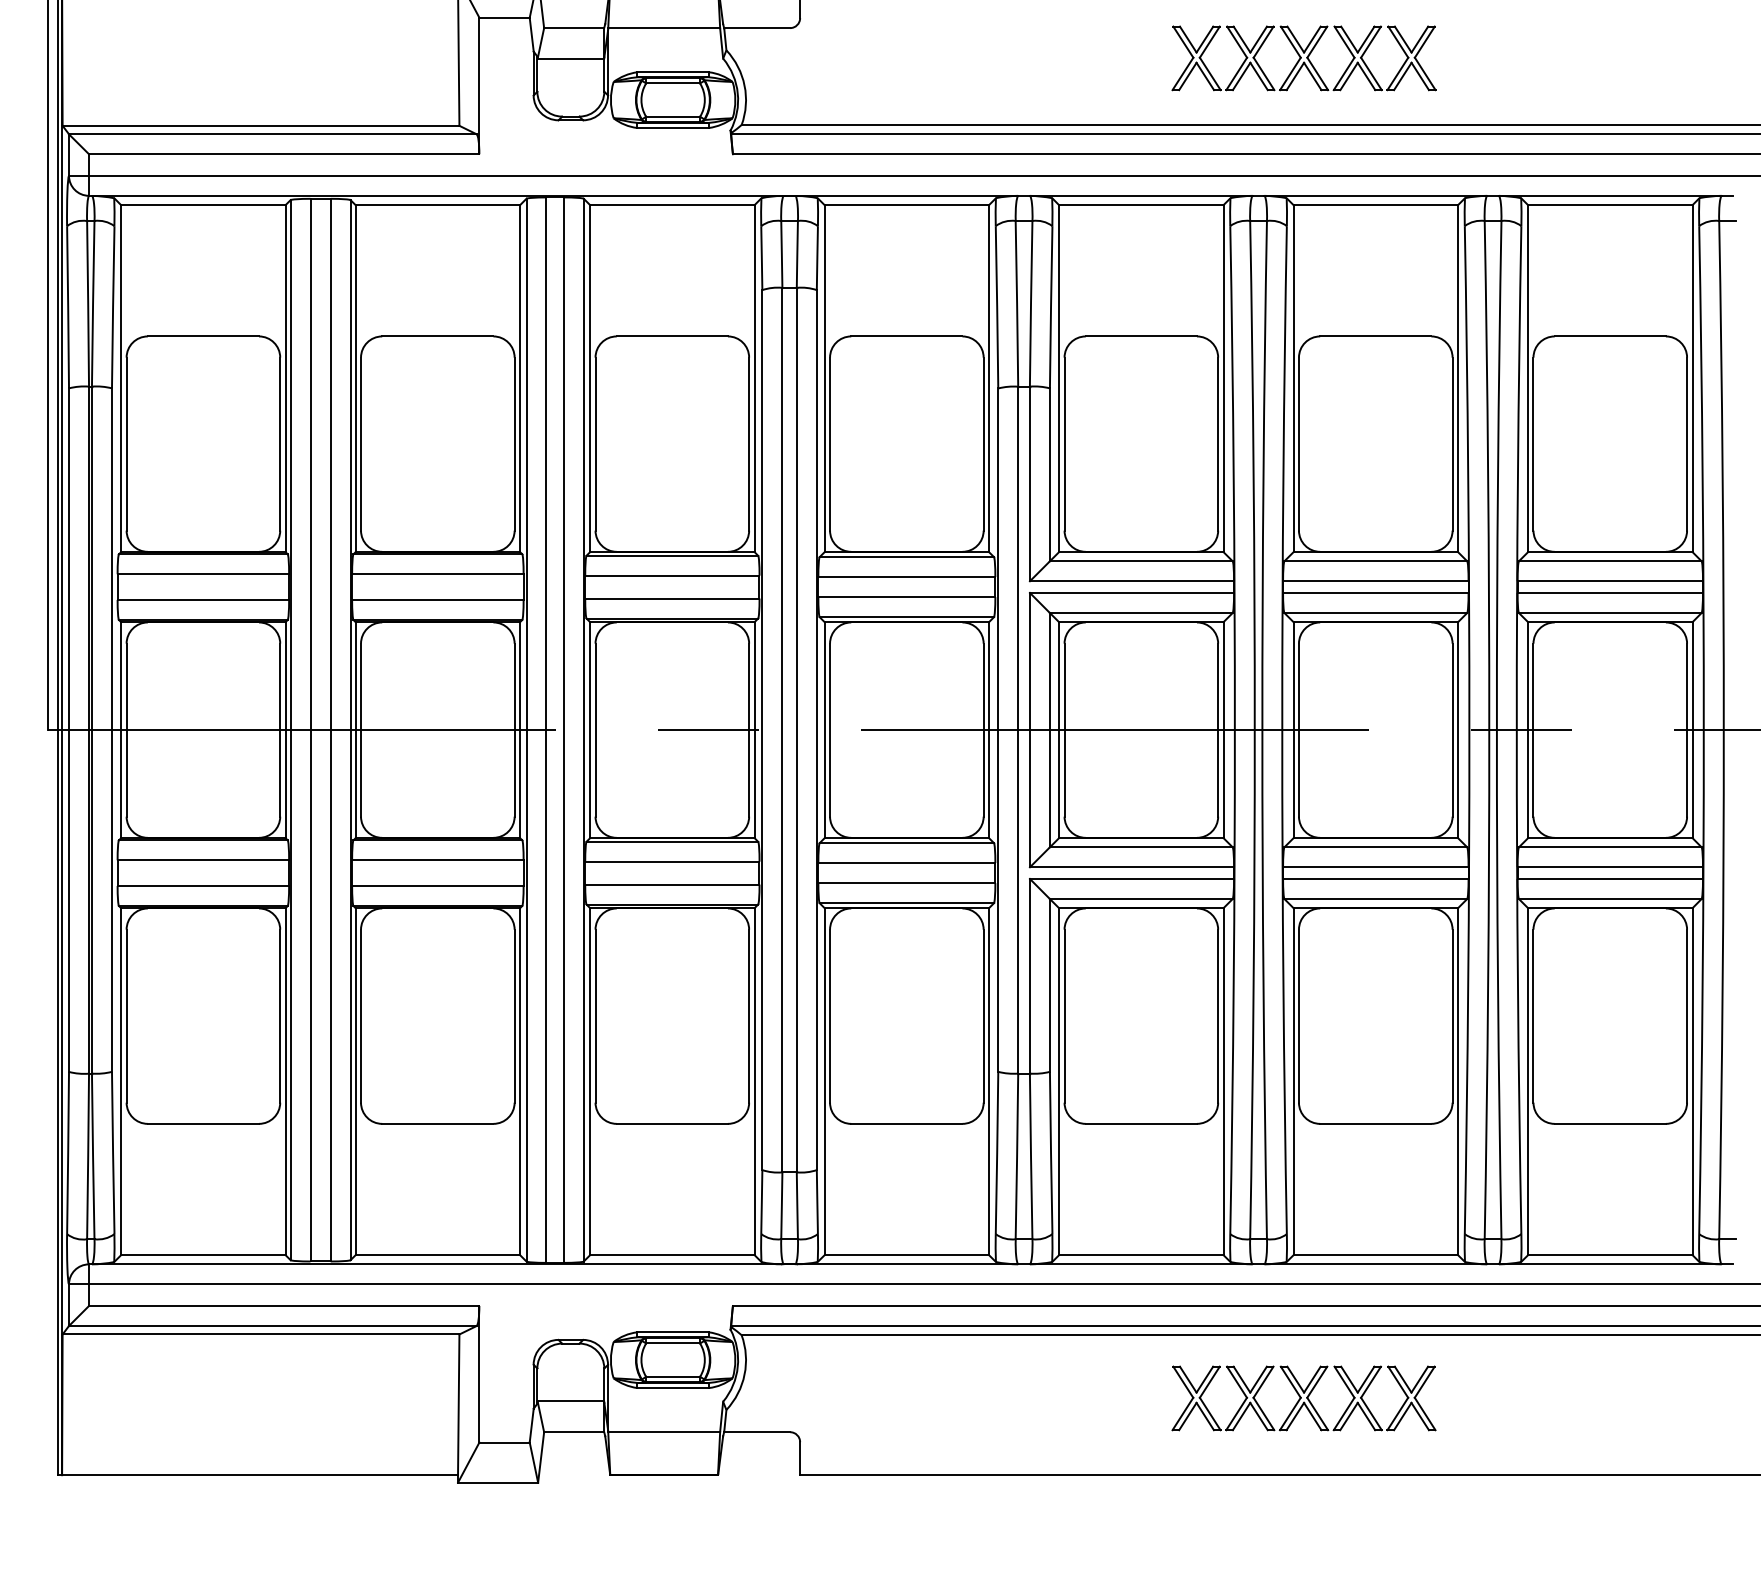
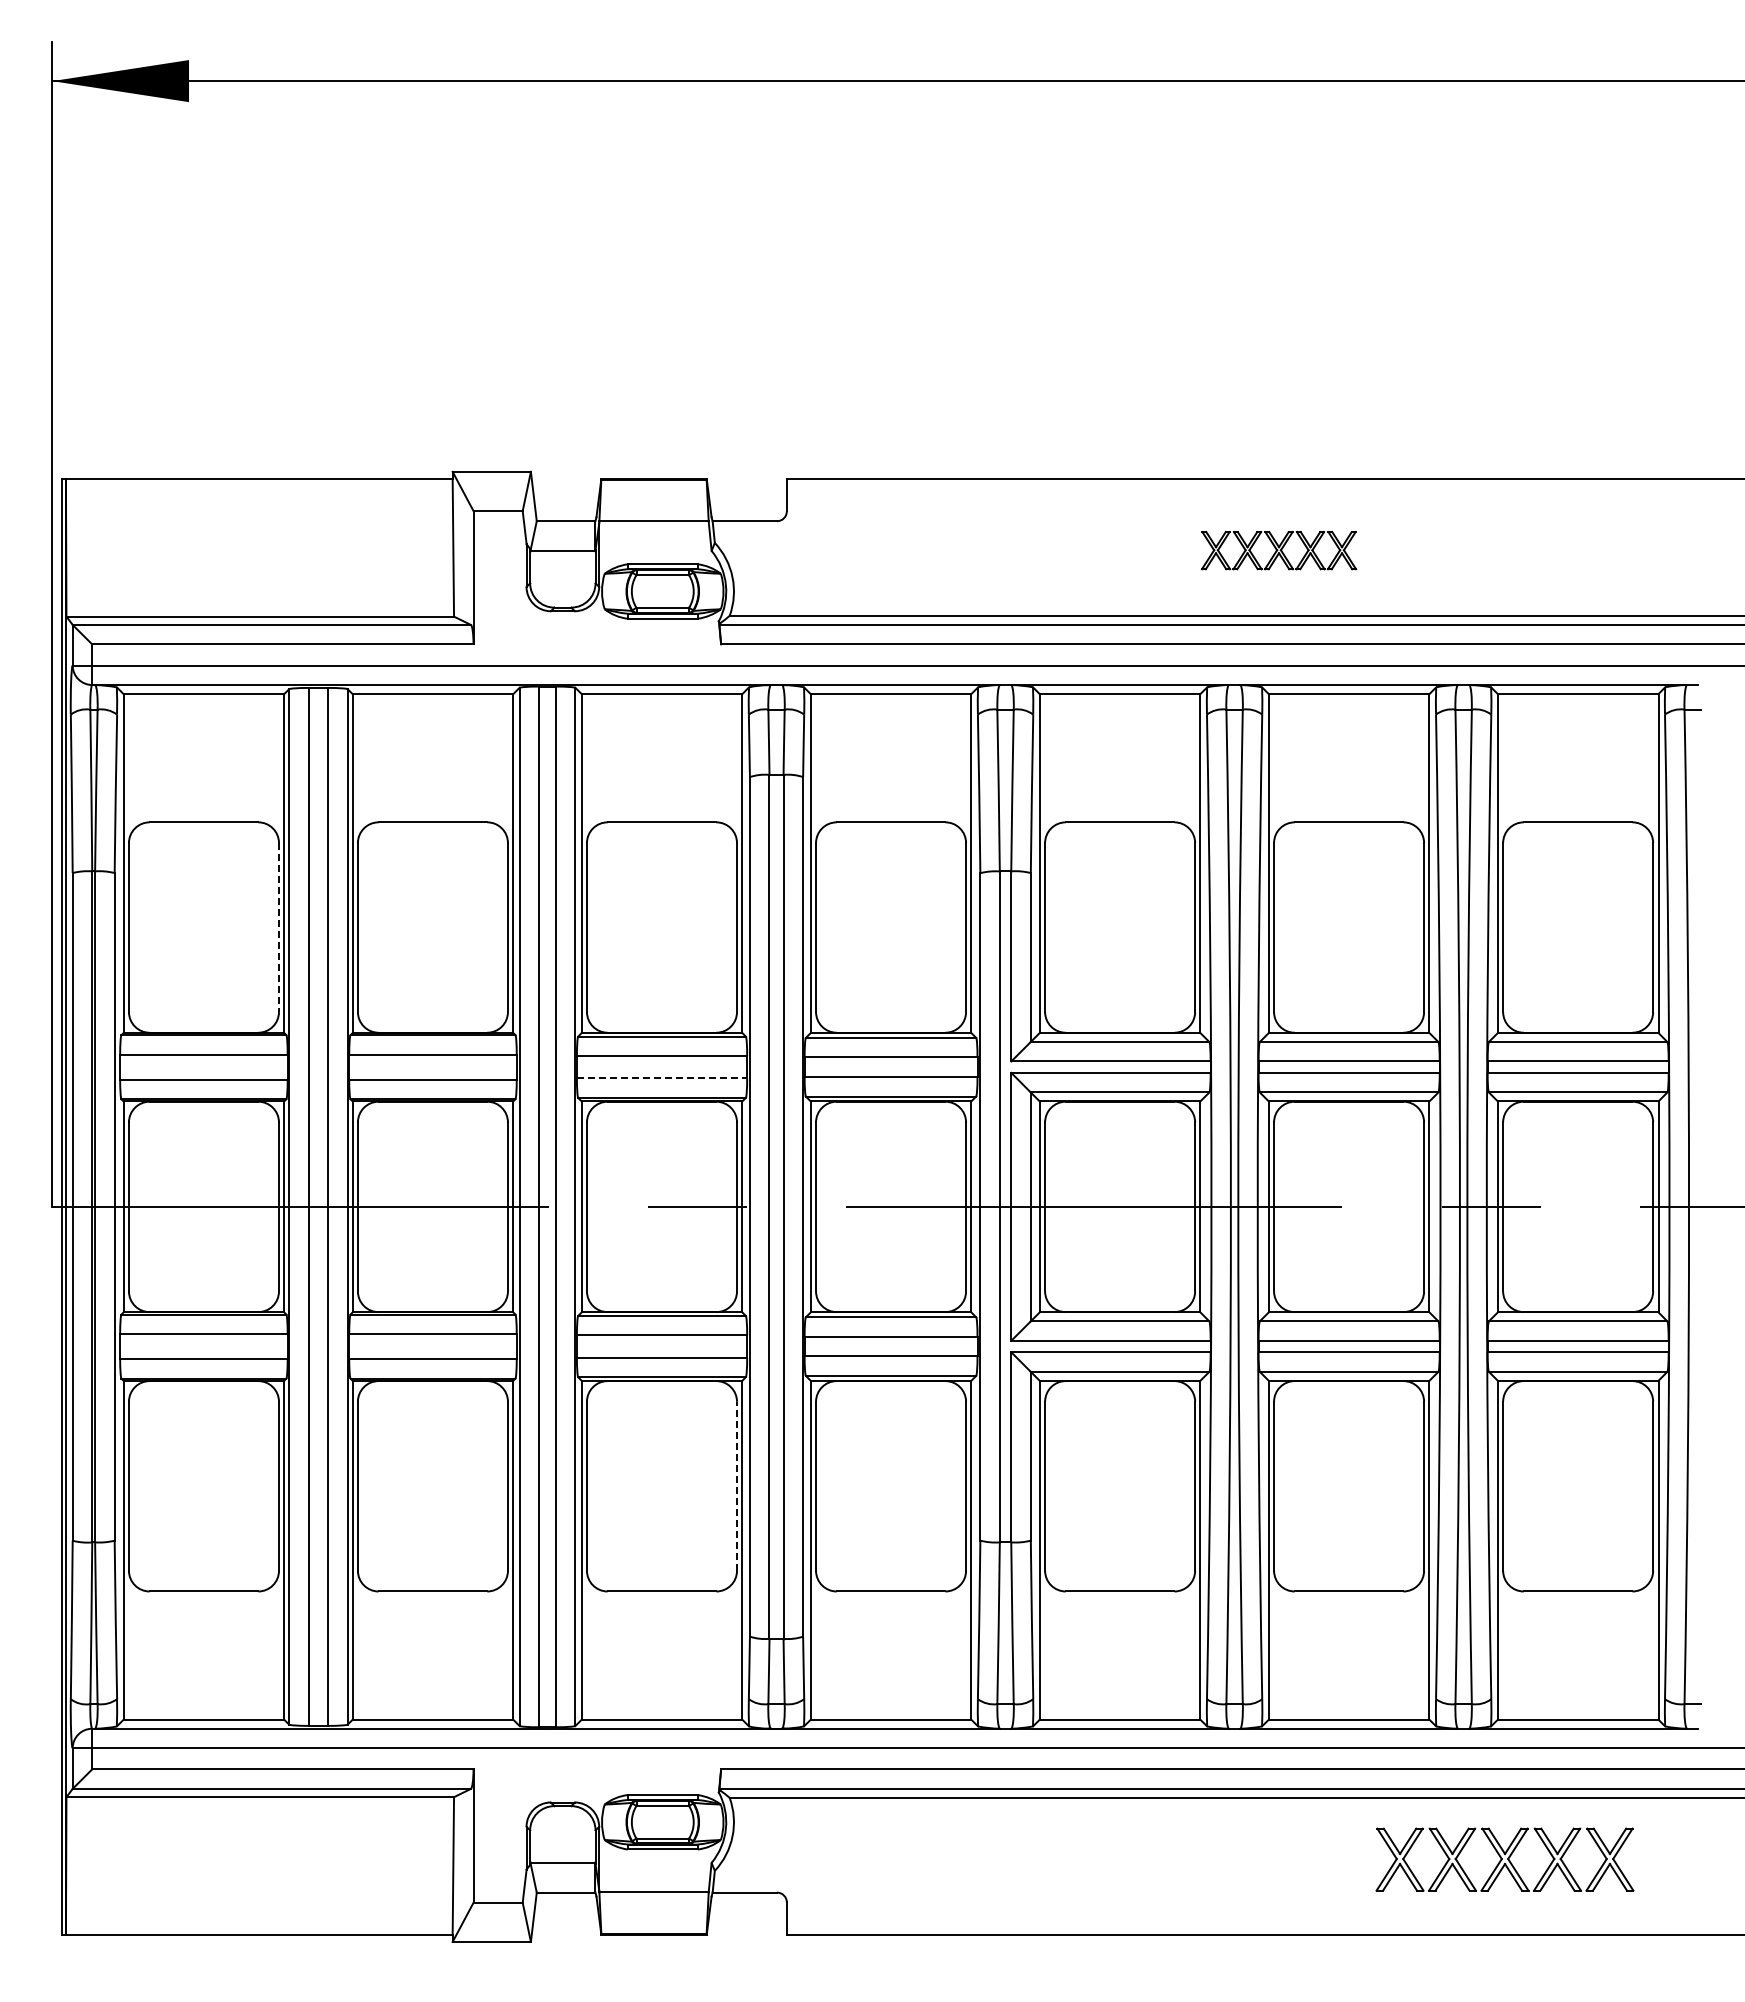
part: (1303, 58) -> (1278, 550), size x0.6
line: (279, 445) -> (278, 928), solid -> dashed
line: (672, 598) -> (662, 1078), solid -> dashed
line: (749, 1015) -> (737, 1485), solid -> dashed
part: (1303, 1398) -> (1504, 1859), moved

